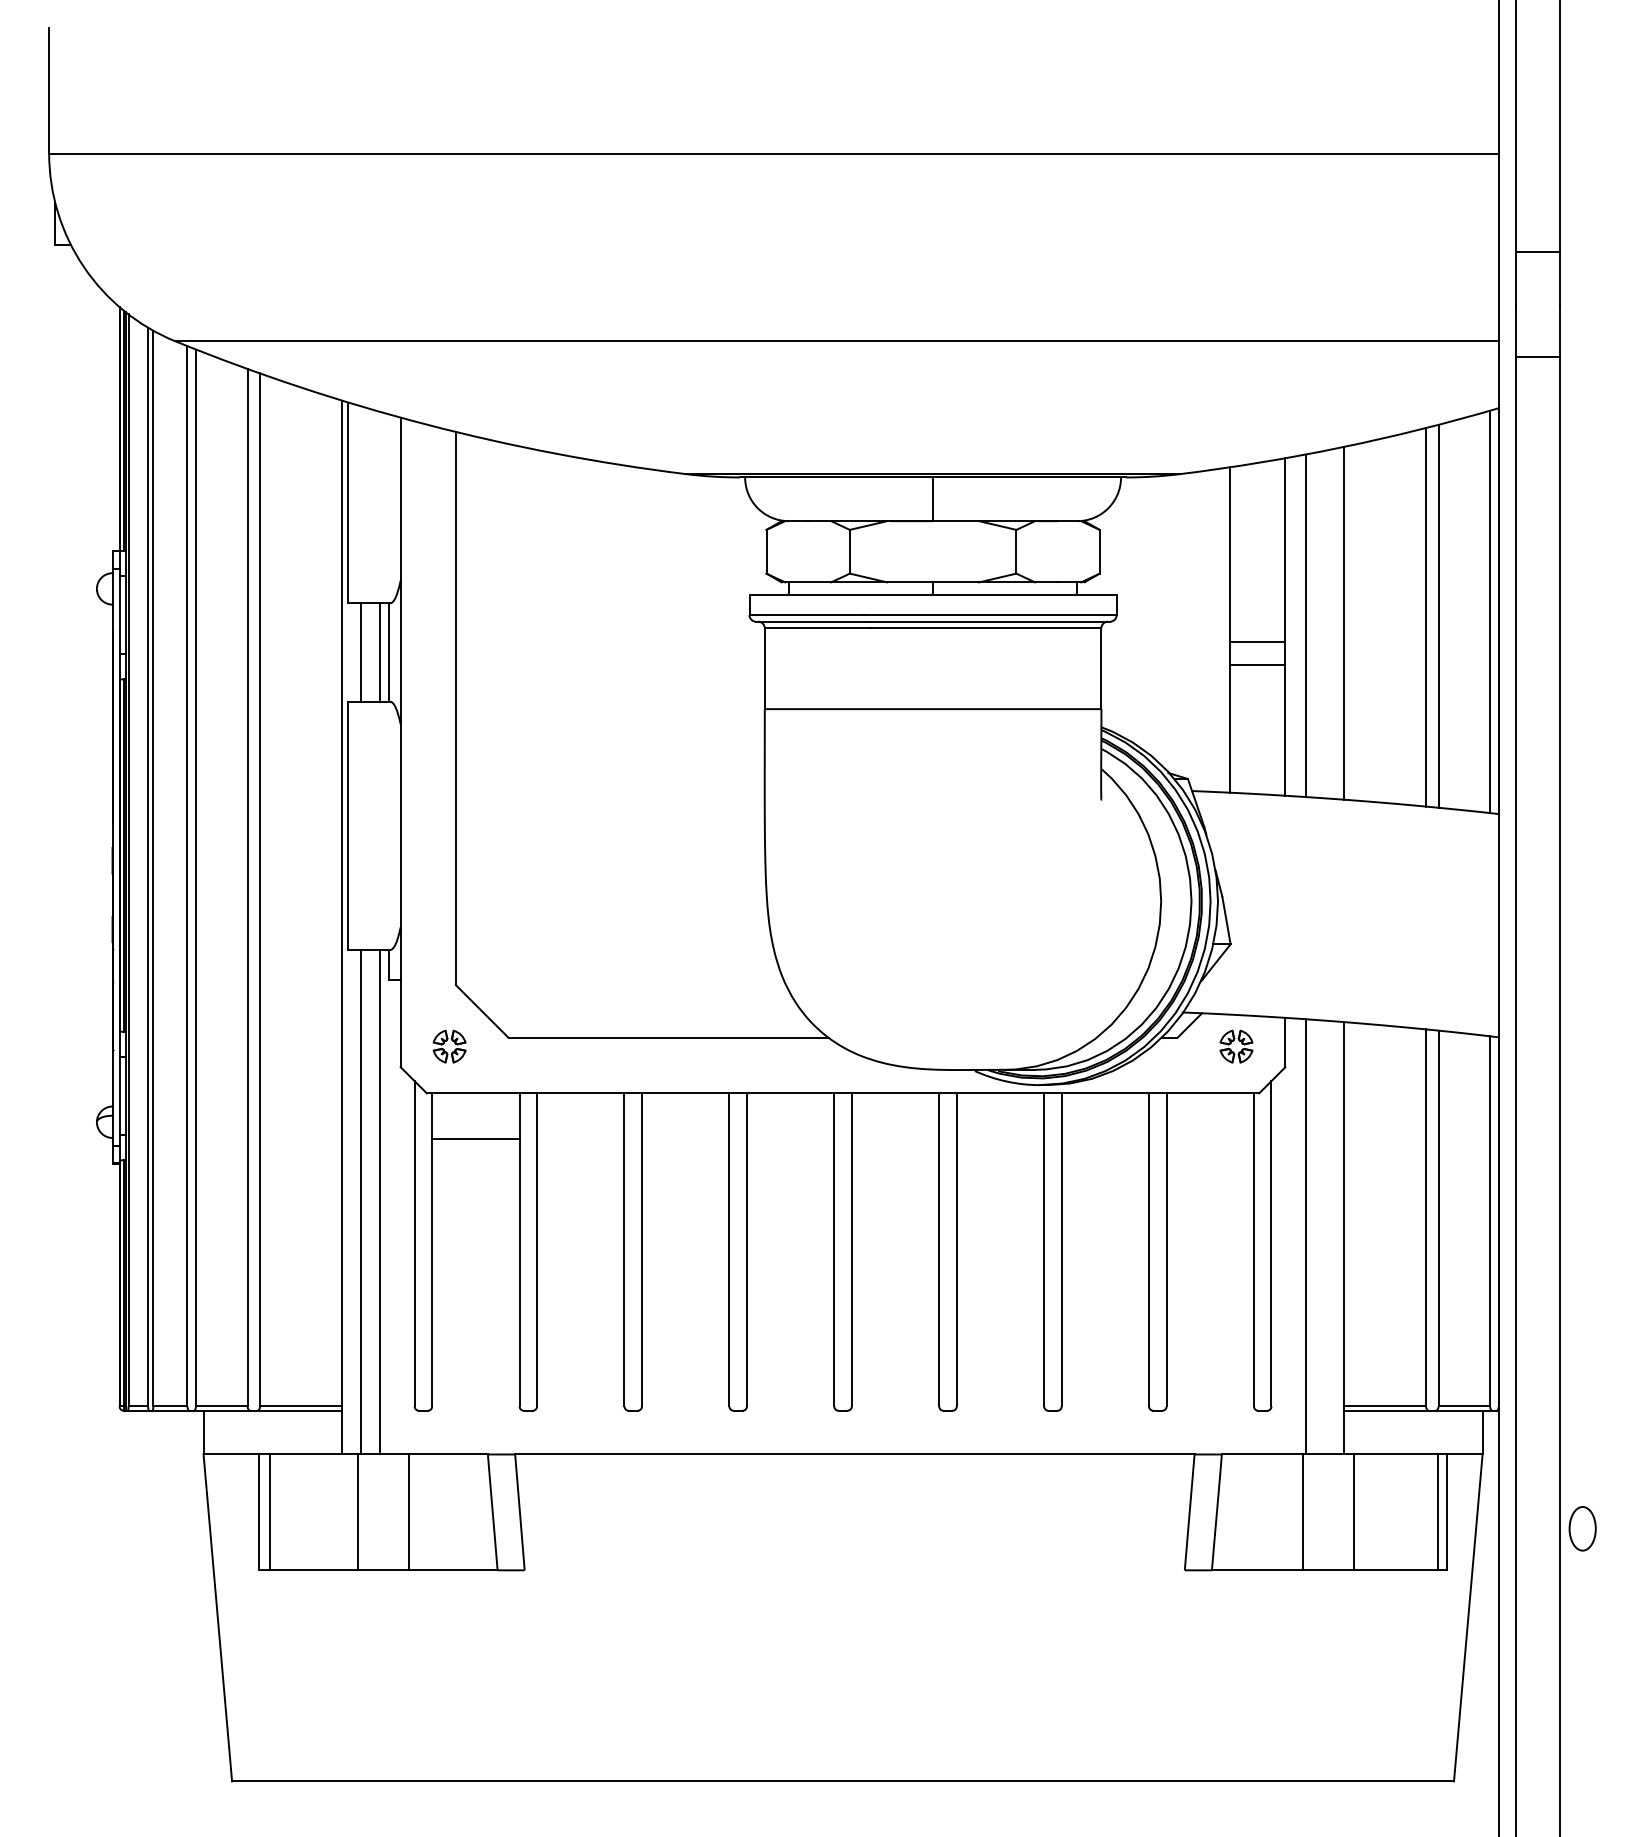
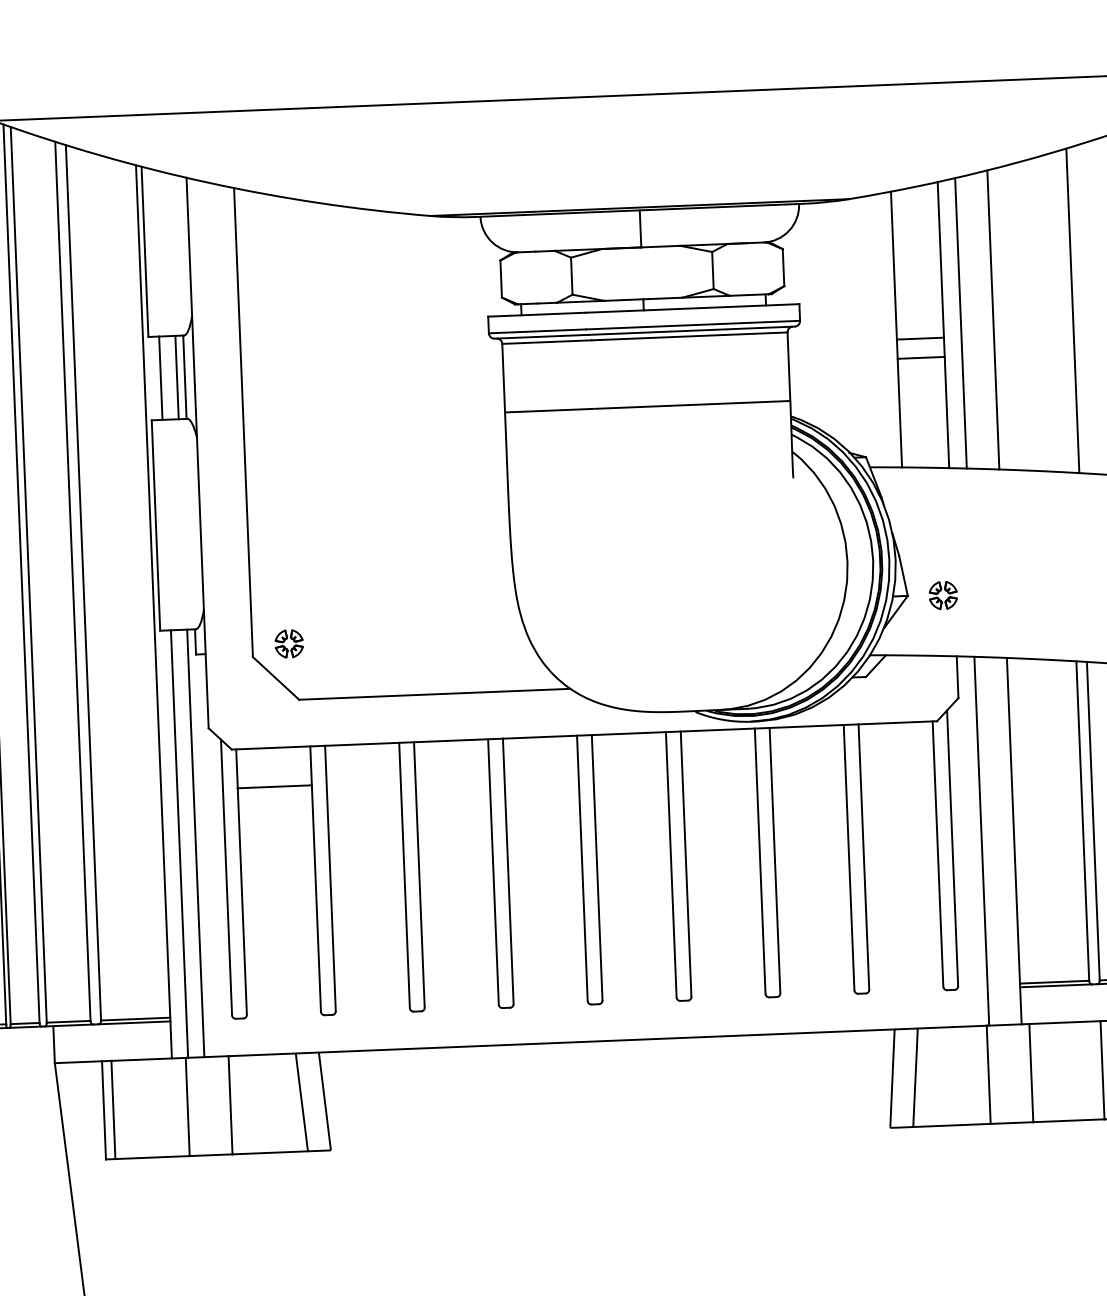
line: (1426, 617) -> (1062, 312), removed
part: (449, 1046) -> (289, 643), moved
part: (1236, 1046) -> (943, 595), moved

